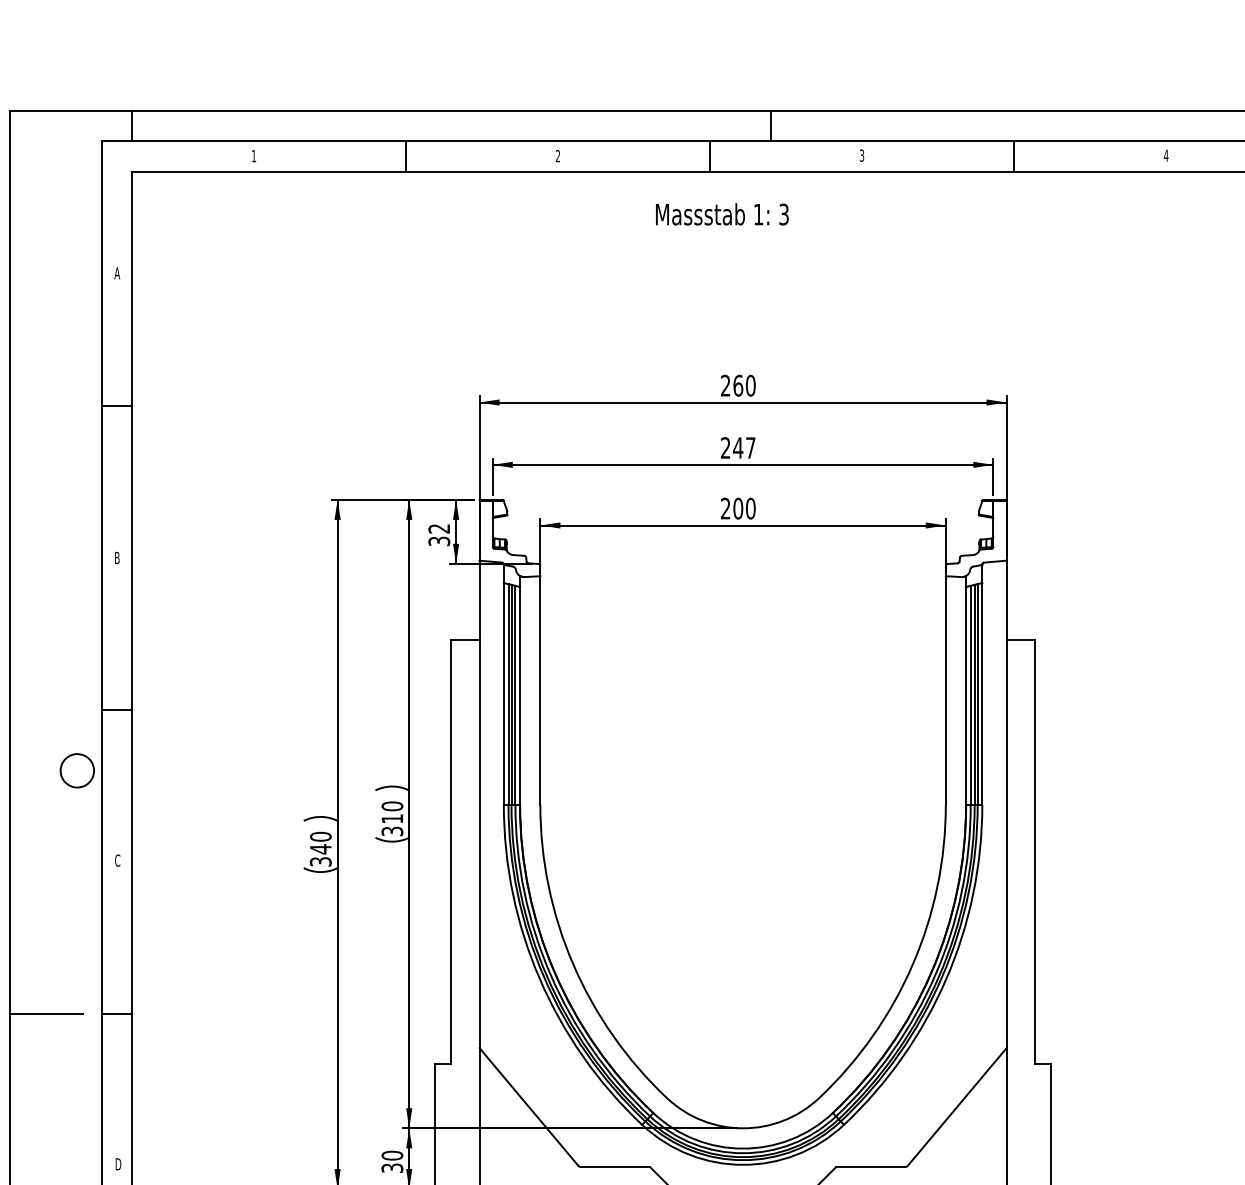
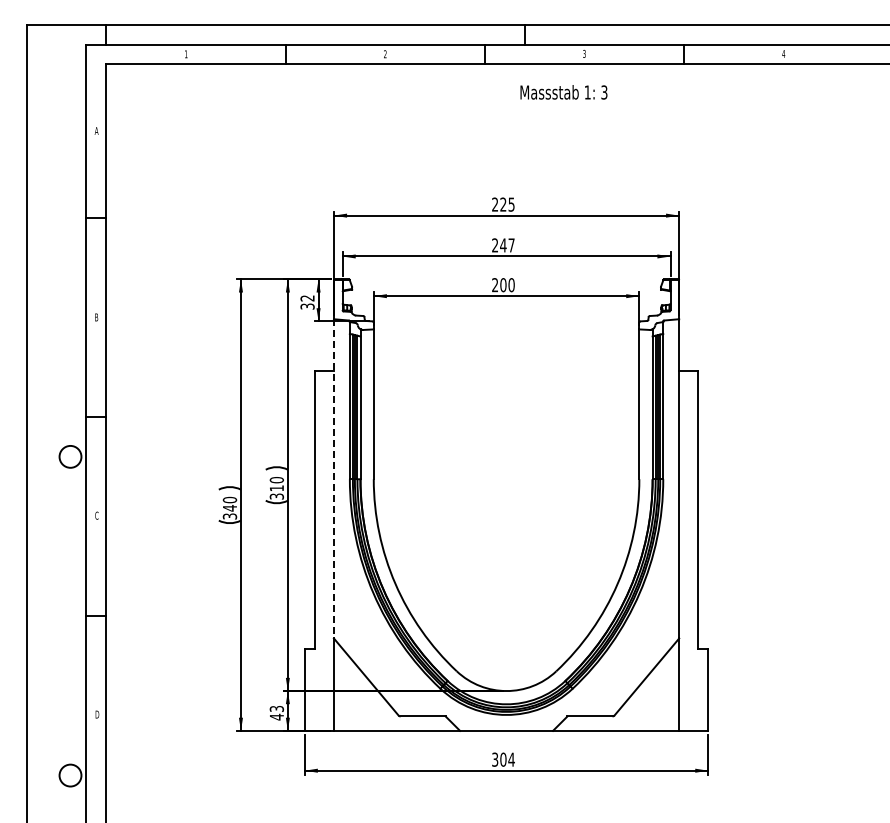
text: (721, 214) -> (563, 92), moved
text: (744, 385) -> (507, 204), 260 -> 225
line: (478, 803) -> (333, 478), solid -> dashed
line: (46, 1014) -> (50, 616), removed
text: (391, 1161) -> (276, 712), 30 -> 43

